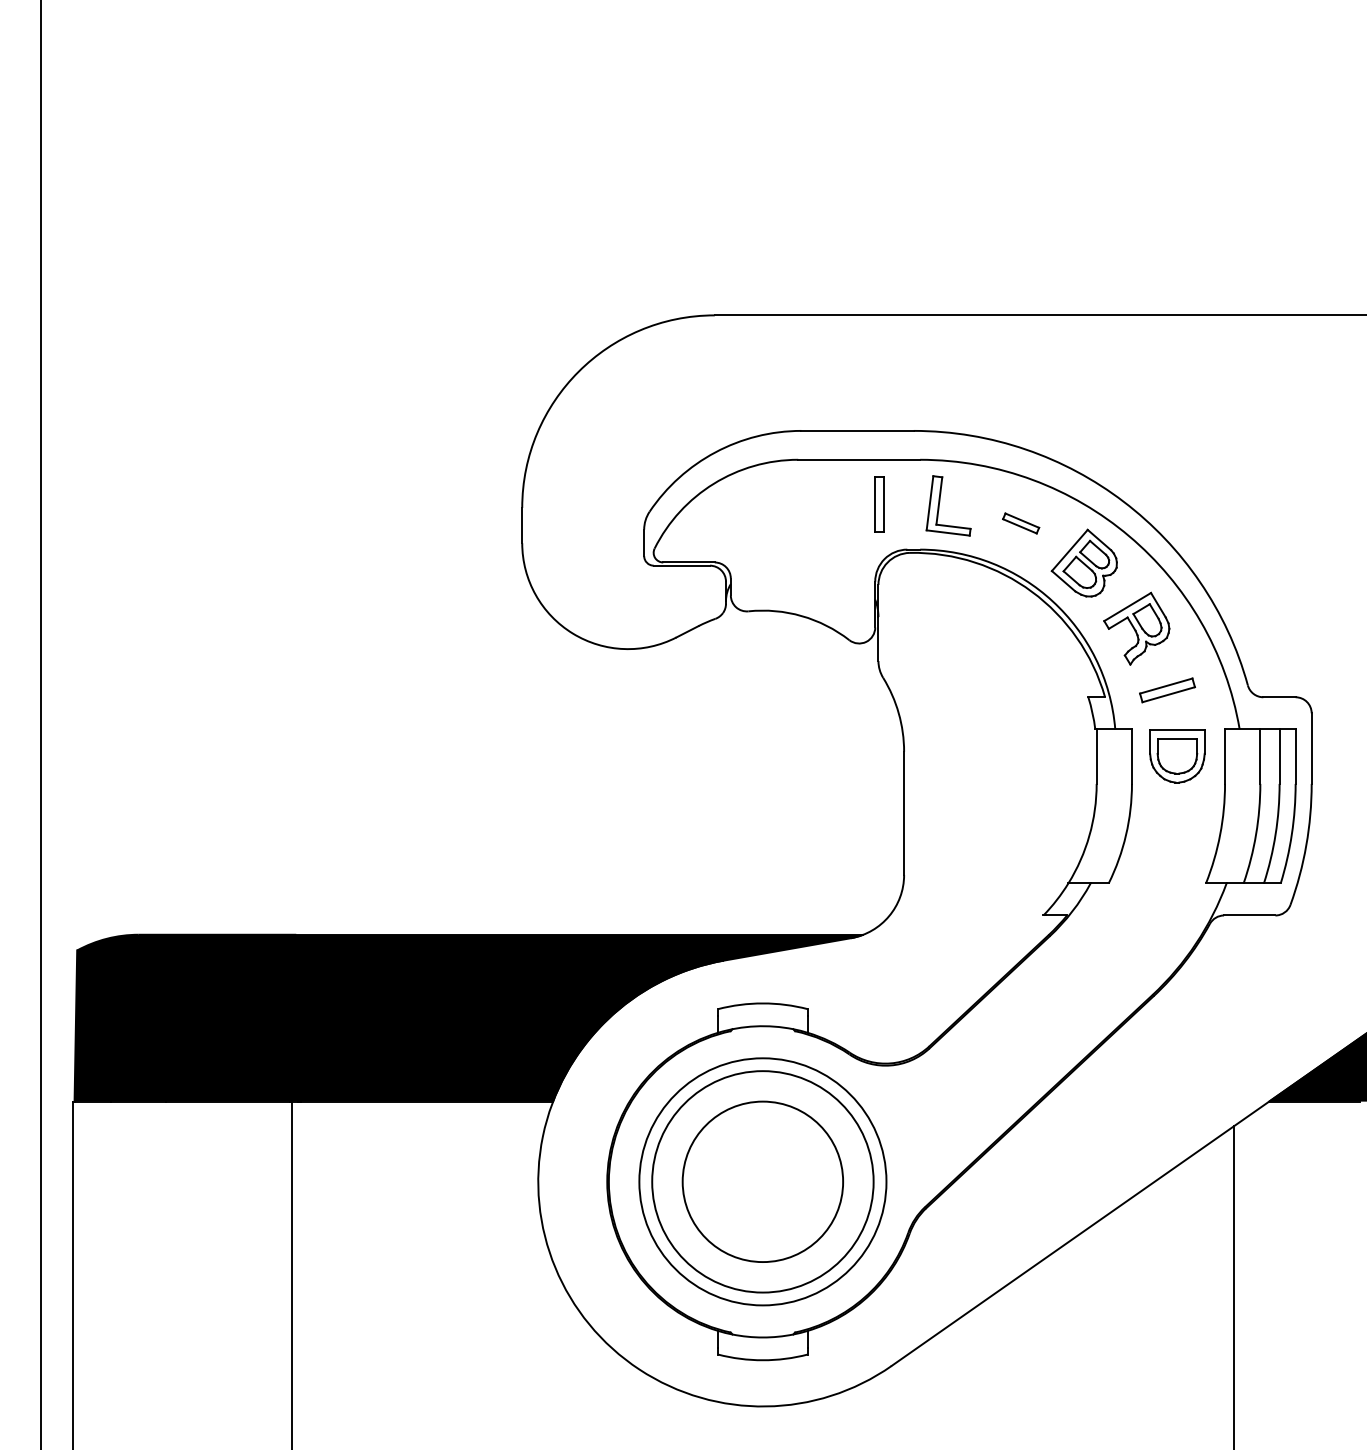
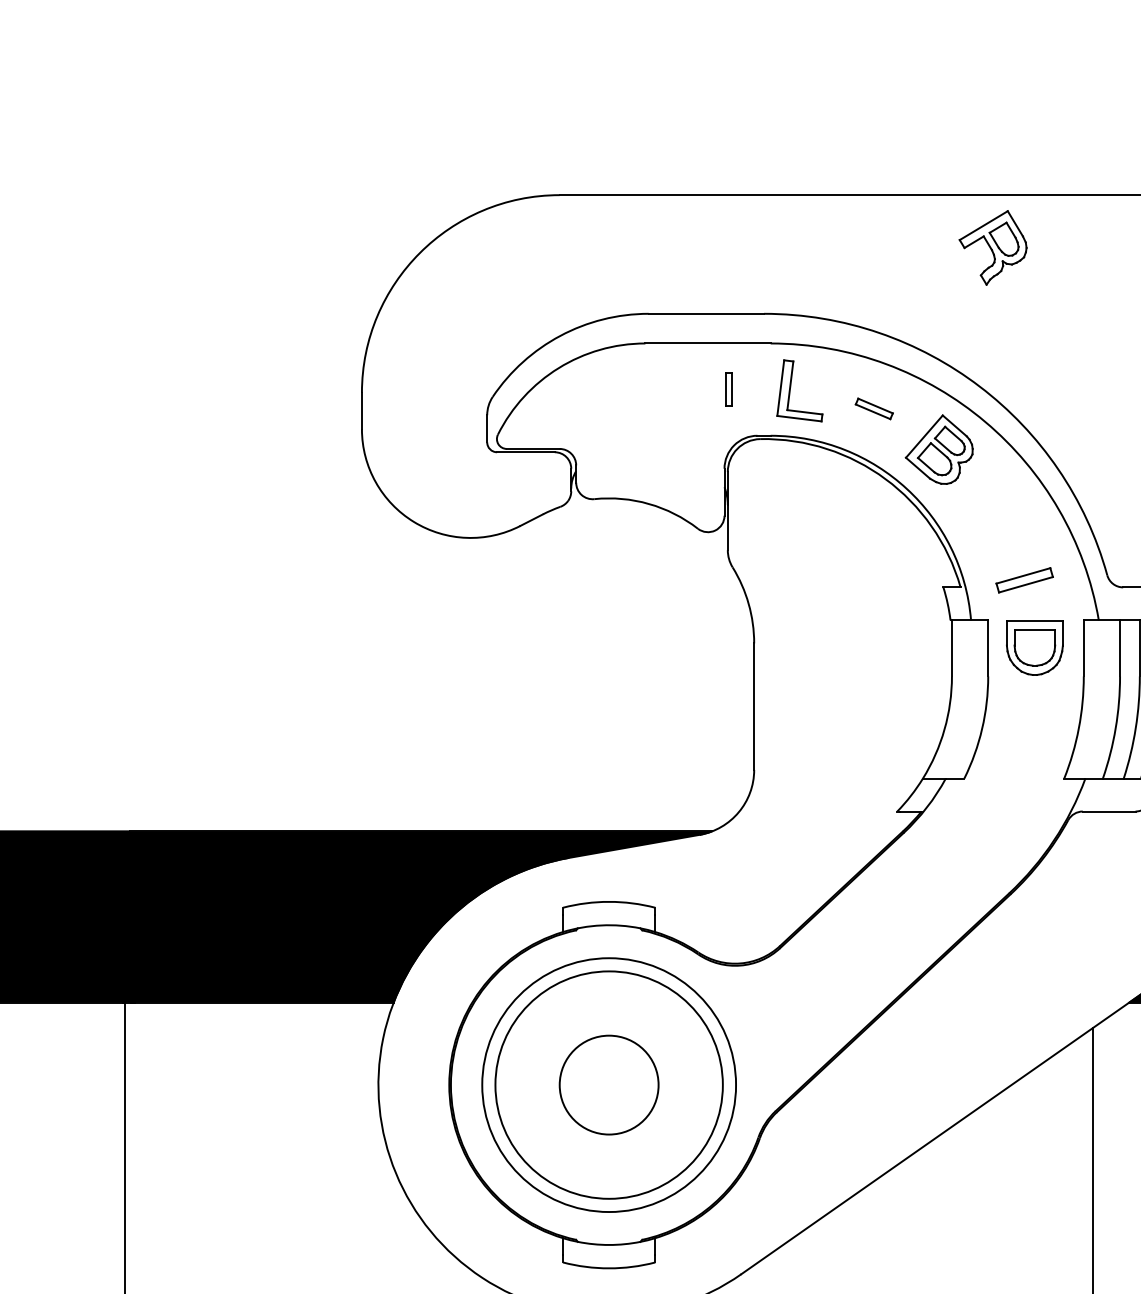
part: (879, 504) -> (728, 389), size x0.6
part: (1136, 628) -> (992, 247), moved
circle: (762, 1181) -> (608, 1084), size x0.6

